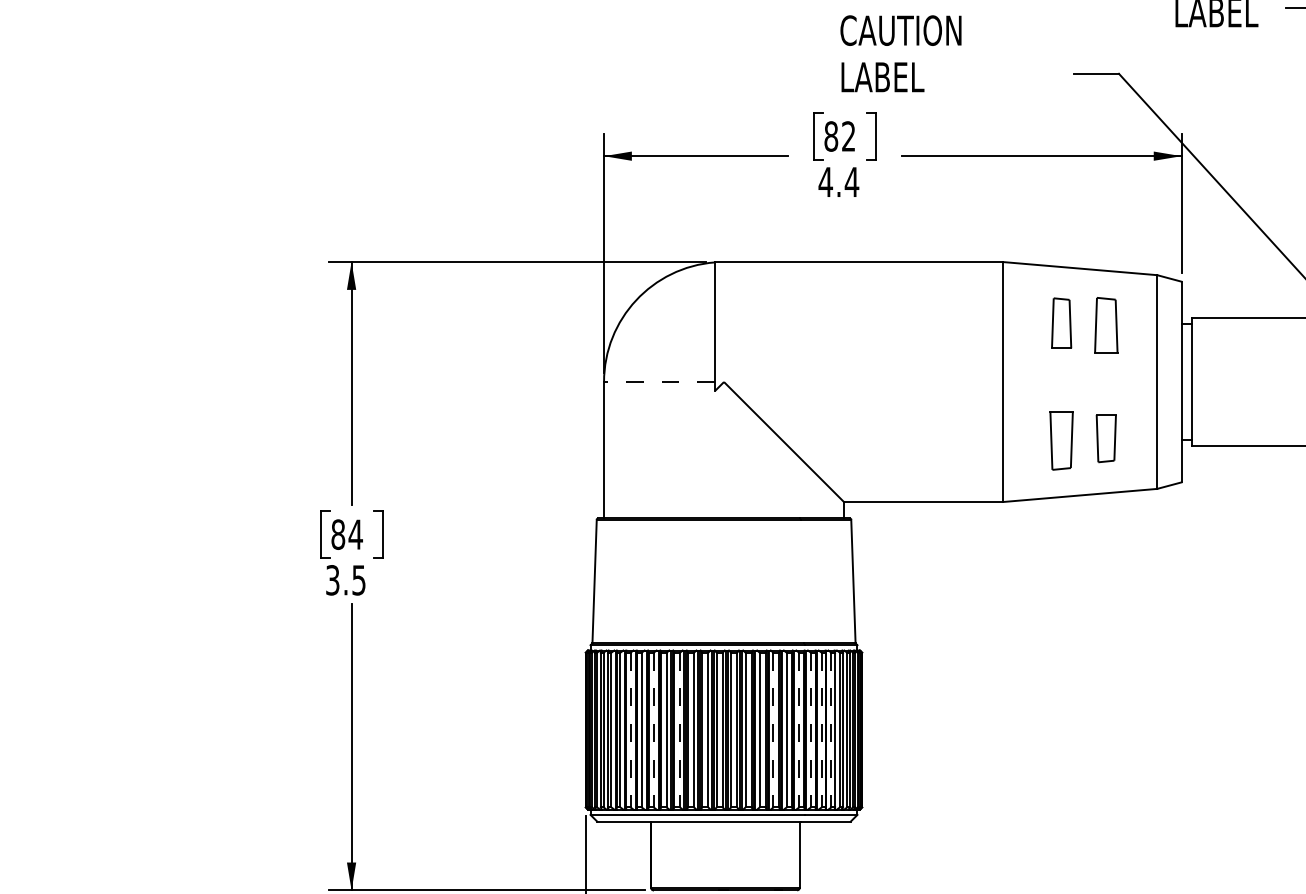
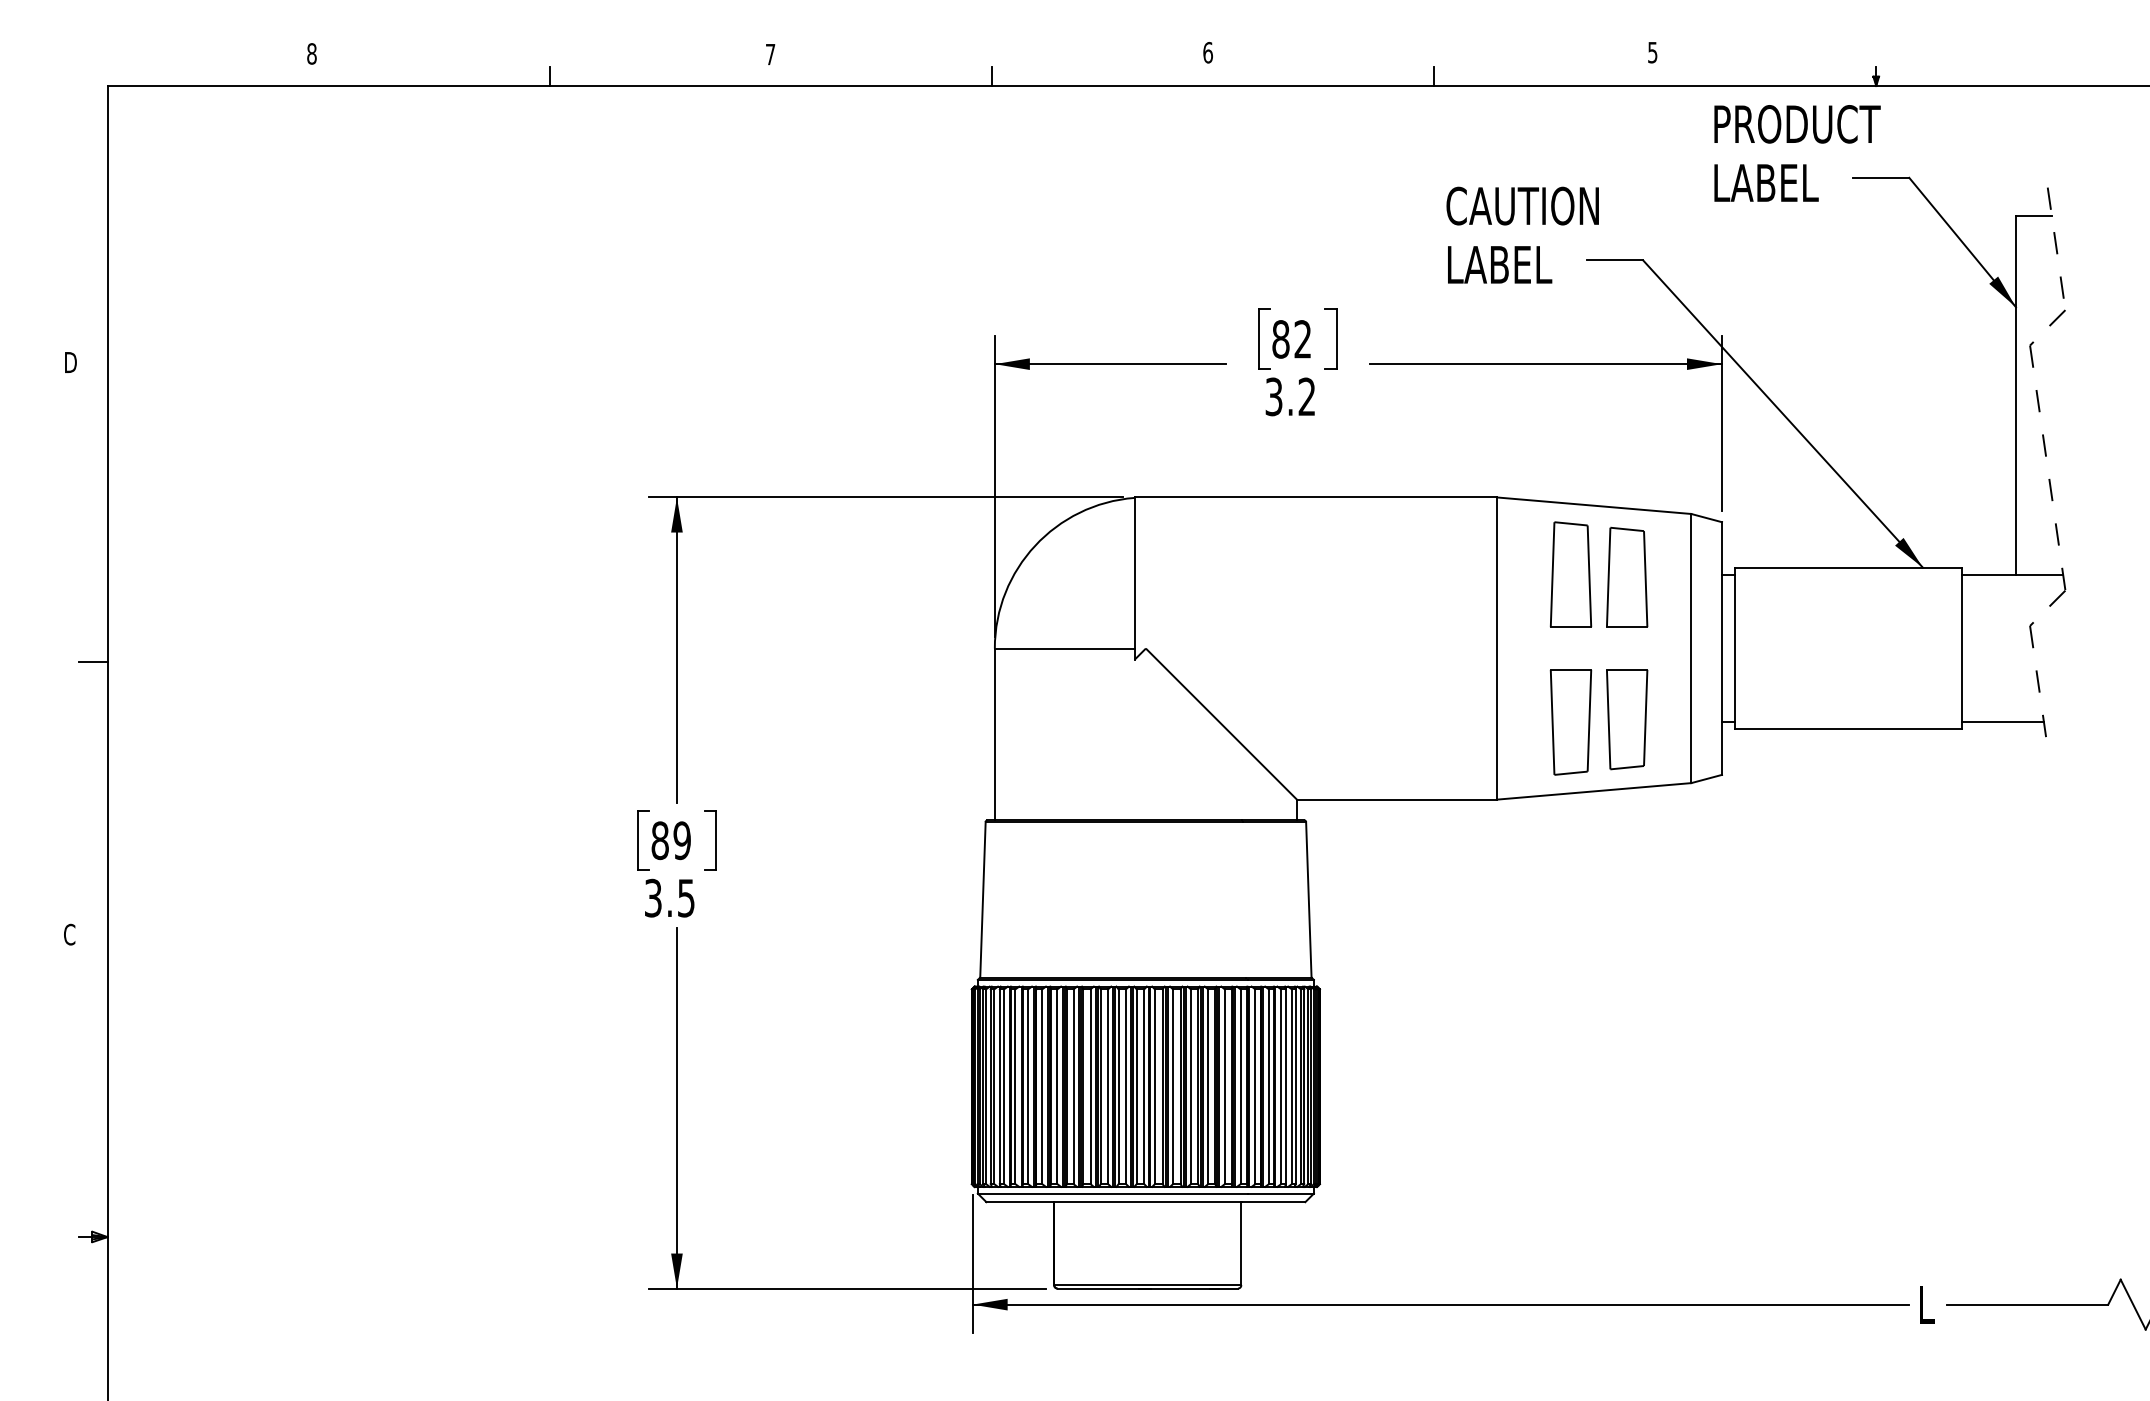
text: (900, 53) -> (1522, 234), moved
text: (838, 181) -> (1290, 396), 4.4 -> 3.2
part: (1061, 323) -> (1570, 574), size x1.67
part: (1106, 324) -> (1627, 576), size x1.43
line: (659, 382) -> (1064, 648), dashed -> solid
part: (1106, 438) -> (1627, 719), size x1.67
part: (1061, 440) -> (1570, 722), size x1.43
text: (355, 534) -> (682, 840), 84 -> 89
line: (630, 730) -> (1028, 1087), dashed -> solid
line: (653, 730) -> (1057, 1087), dashed -> solid
line: (680, 730) -> (1090, 1087), dashed -> solid
line: (773, 730) -> (1208, 1087), dashed -> solid
line: (799, 730) -> (1240, 1087), dashed -> solid
line: (811, 730) -> (1255, 1087), dashed -> solid
line: (821, 730) -> (1268, 1087), dashed -> solid
line: (831, 730) -> (1281, 1087), dashed -> solid

